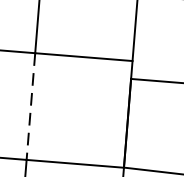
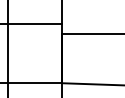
line: (31, 106) -> (8, 53), dashed -> solid

